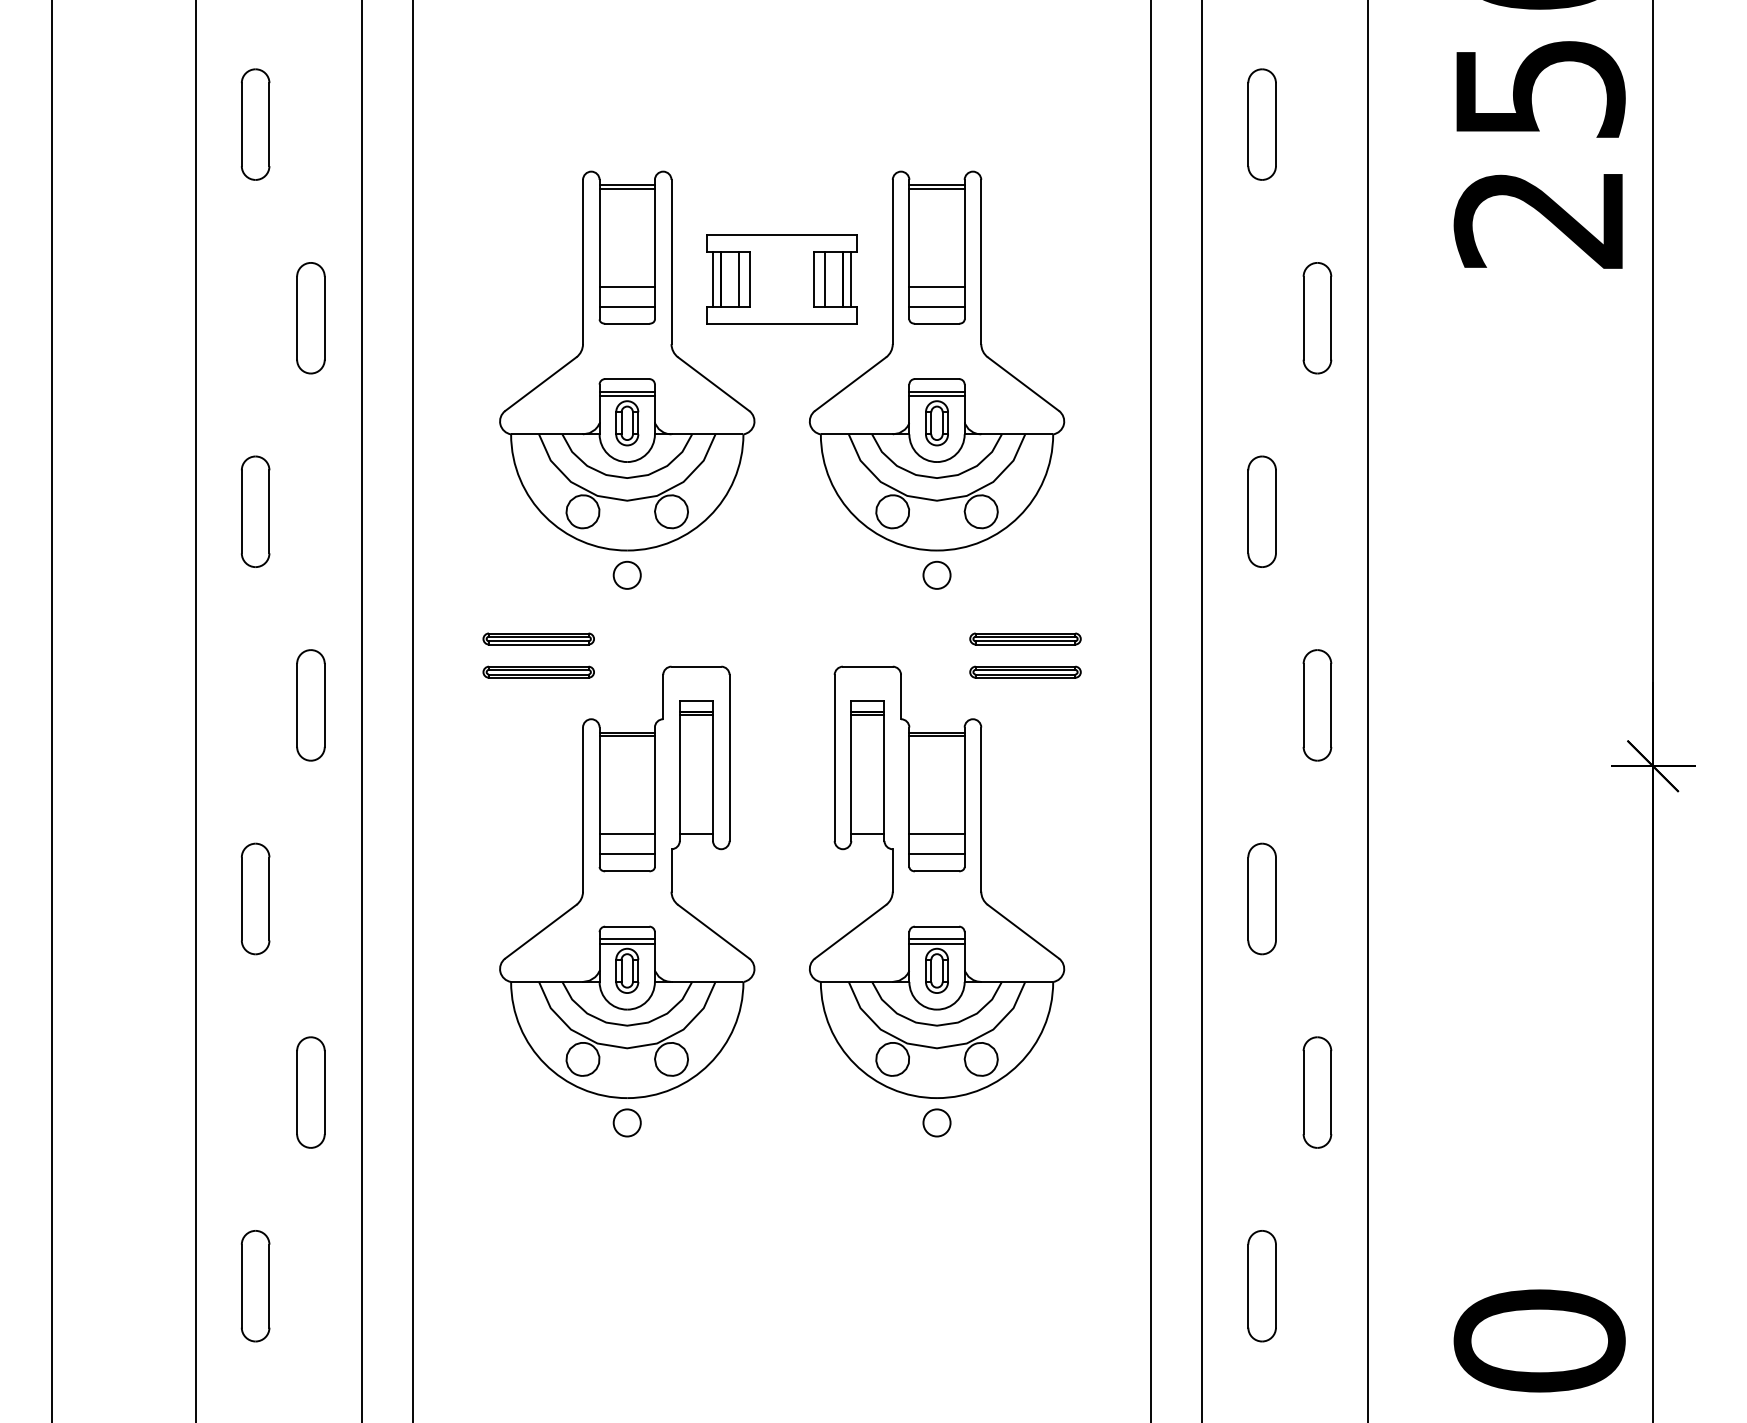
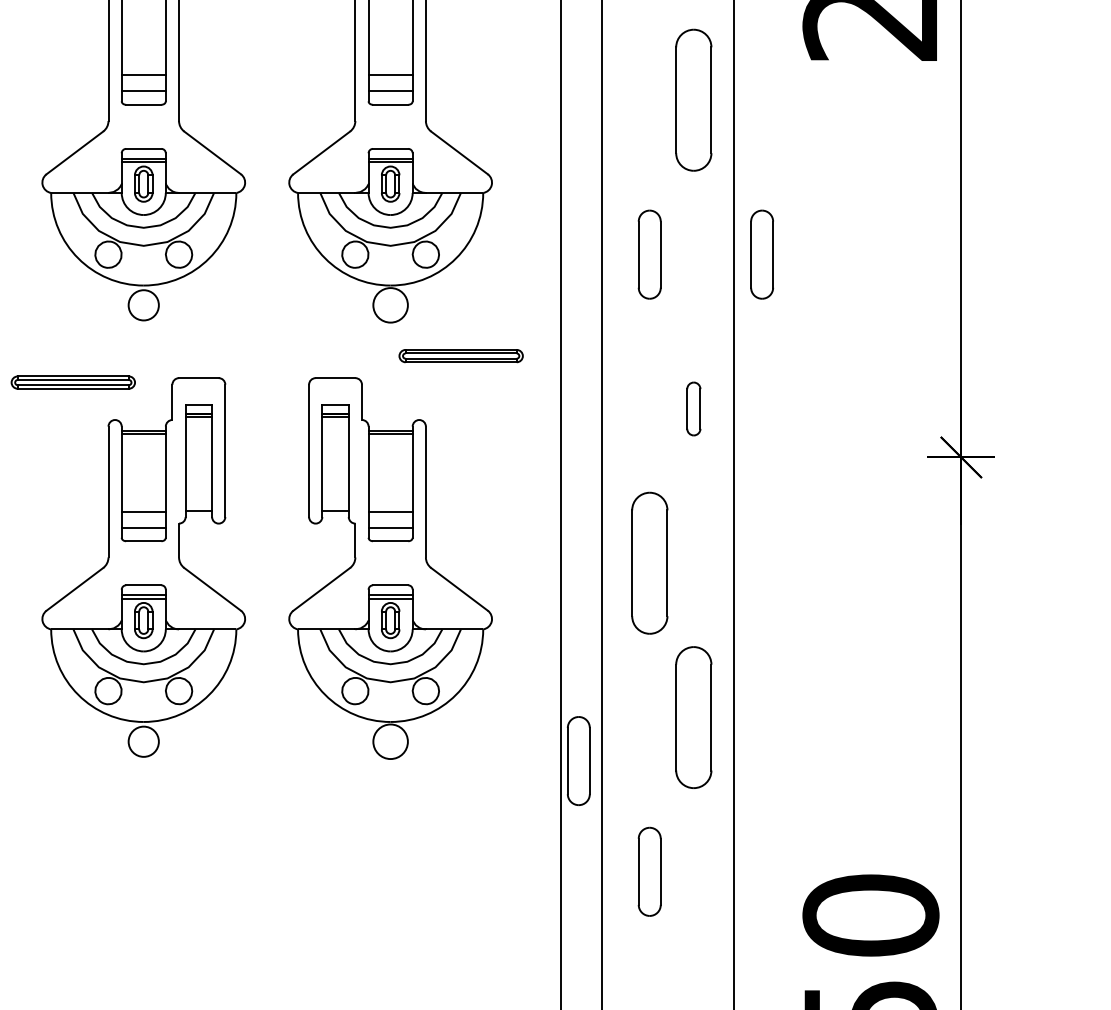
part: (781, 279) -> (266, 69), removed
part: (1317, 318) -> (693, 100), size x1.6
part: (1402, 511) -> (761, 254), added
circle: (626, 574) -> (143, 304), size x1.4
circle: (936, 574) -> (390, 304), size x1.6
part: (538, 638) -> (73, 355), removed
part: (1025, 638) -> (461, 355), size x1.4
part: (538, 671) -> (73, 381), size x1.4
part: (1025, 671) -> (461, 381), removed
part: (1317, 705) -> (693, 409), size x0.6
part: (1261, 898) -> (649, 562), size x1.6
part: (1317, 1092) -> (693, 717), size x1.6
circle: (626, 1122) -> (143, 741), size x1.4
circle: (936, 1122) -> (390, 741), size x1.6
part: (1172, 1147) -> (578, 761), added

